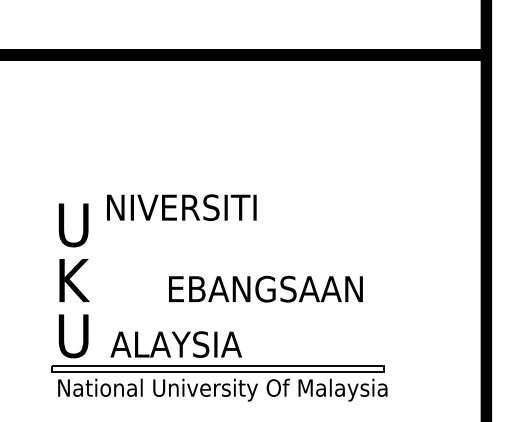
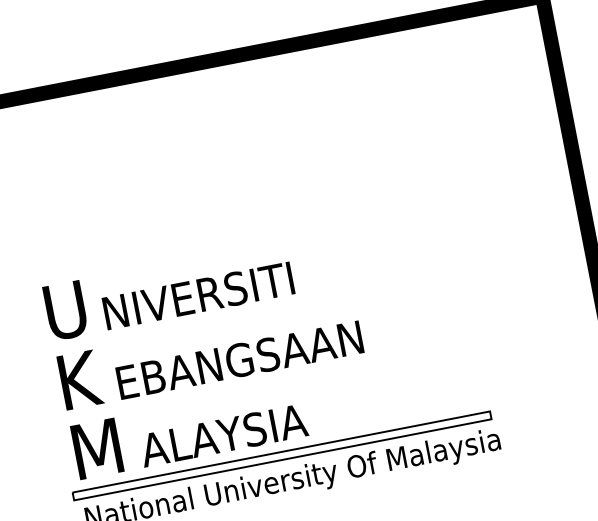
text: (181, 207) -> (198, 295), moved
text: (265, 288) -> (239, 359), moved
text: (76, 336) -> (96, 449), U -> M

